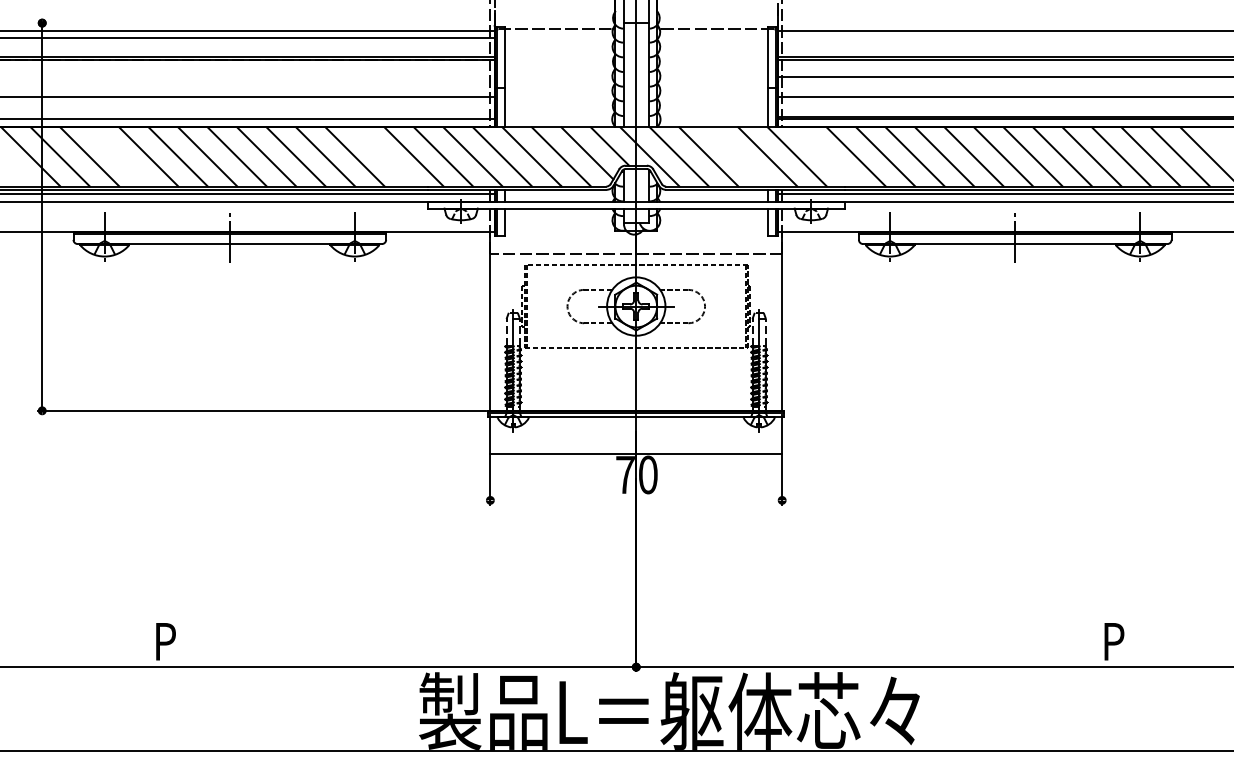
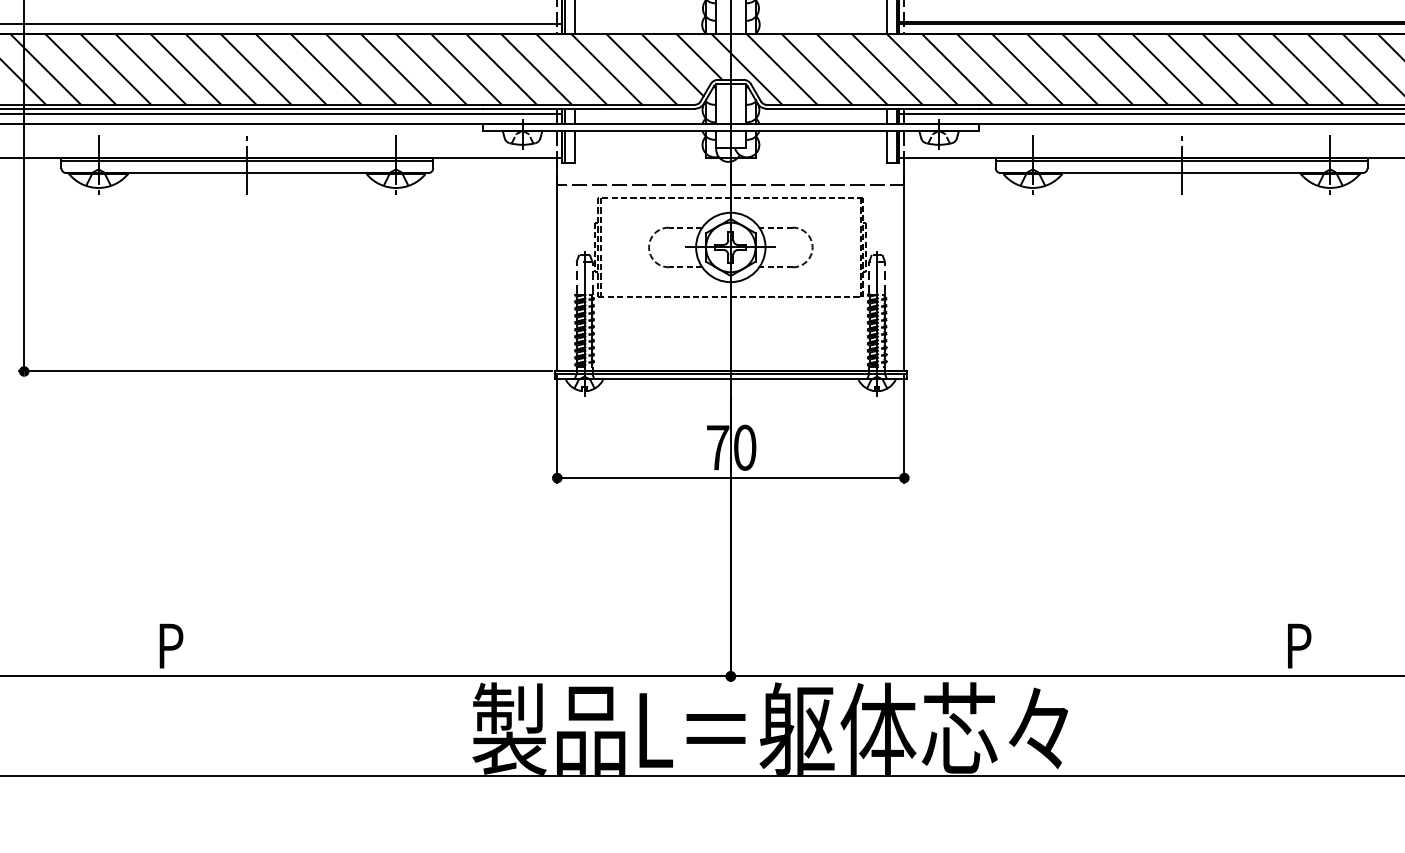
line: (118, 156) -> (114, 68), added
line: (384, 156) -> (431, 68), added
line: (737, 156) -> (851, 68), added
line: (826, 156) -> (957, 68), added
line: (636, 454) -> (731, 478), moved

